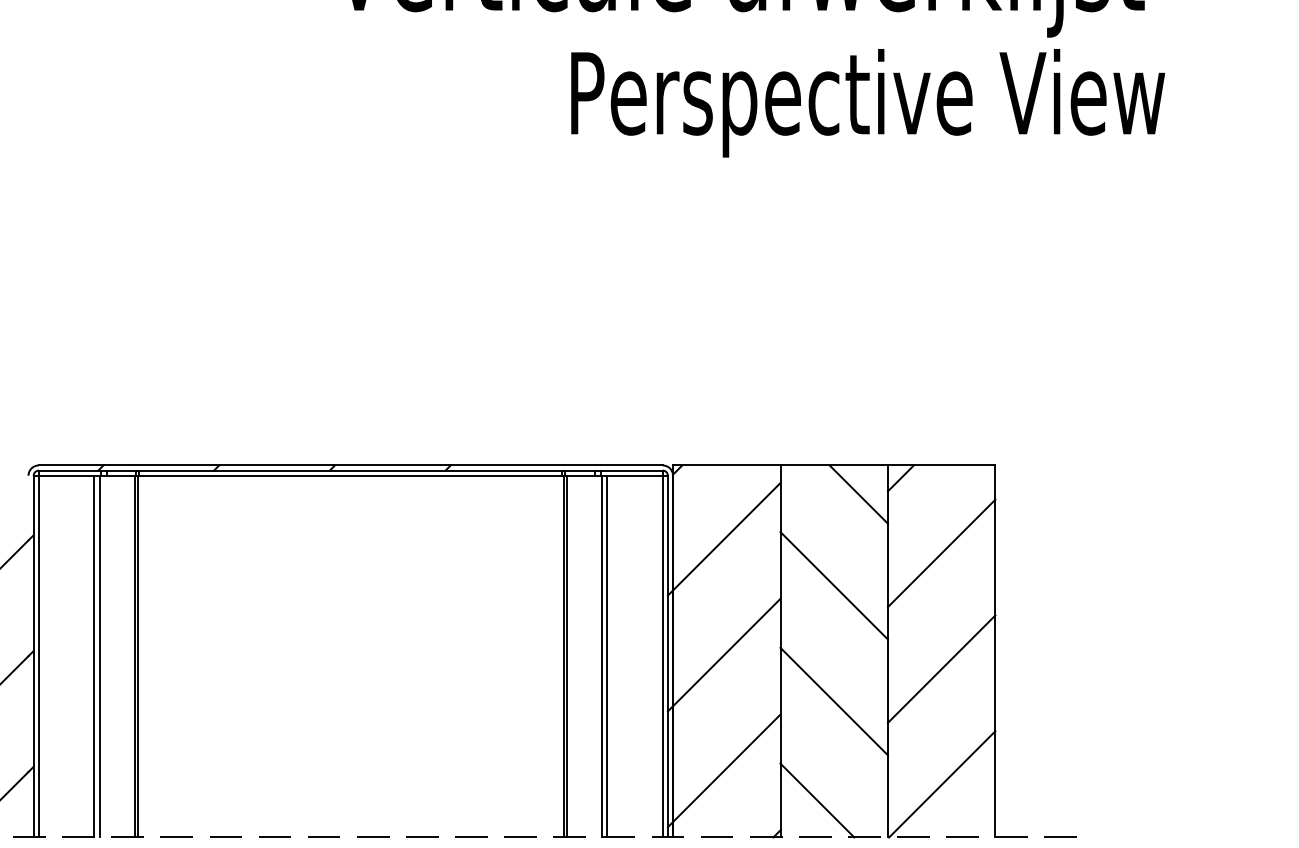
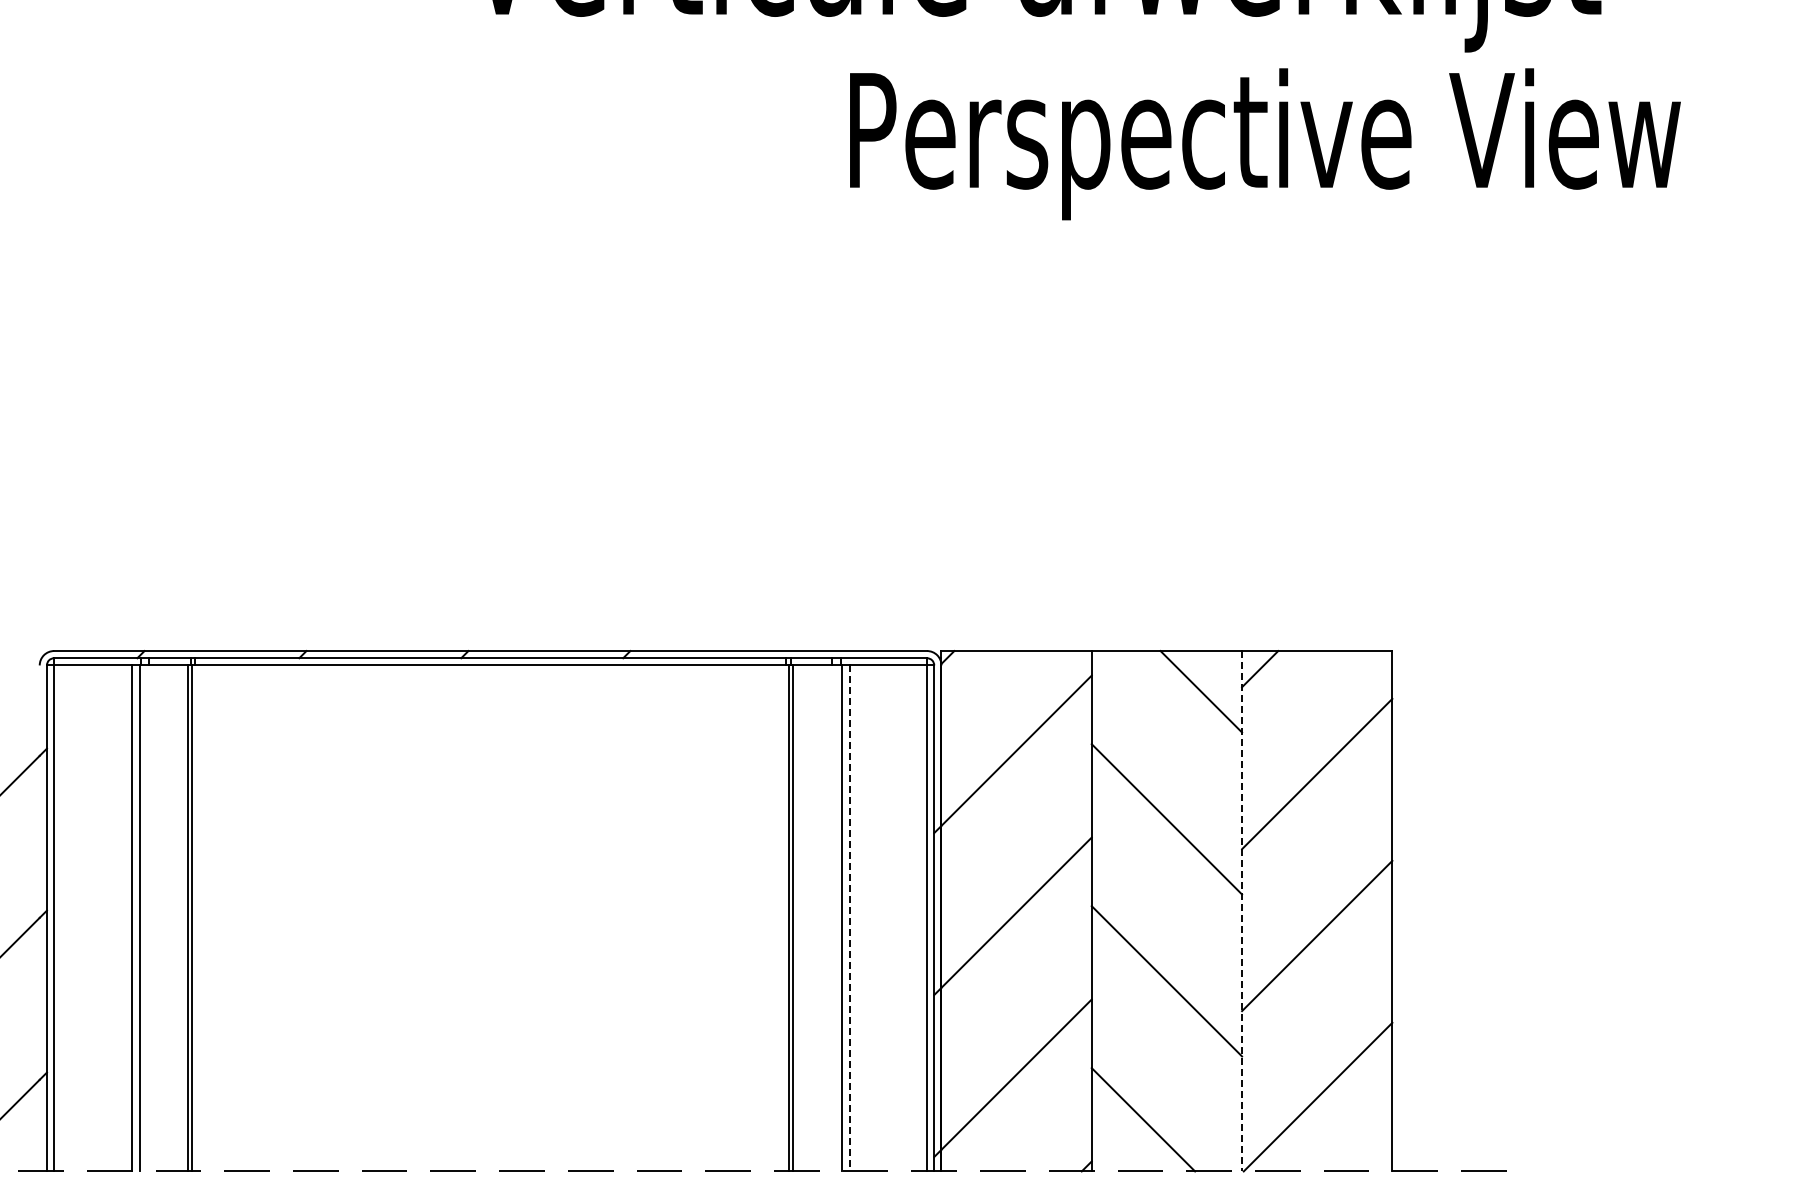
text: (868, 103) -> (1265, 144), moved
line: (888, 651) -> (1242, 911), solid -> dashed
line: (607, 656) -> (849, 918), solid -> dashed

